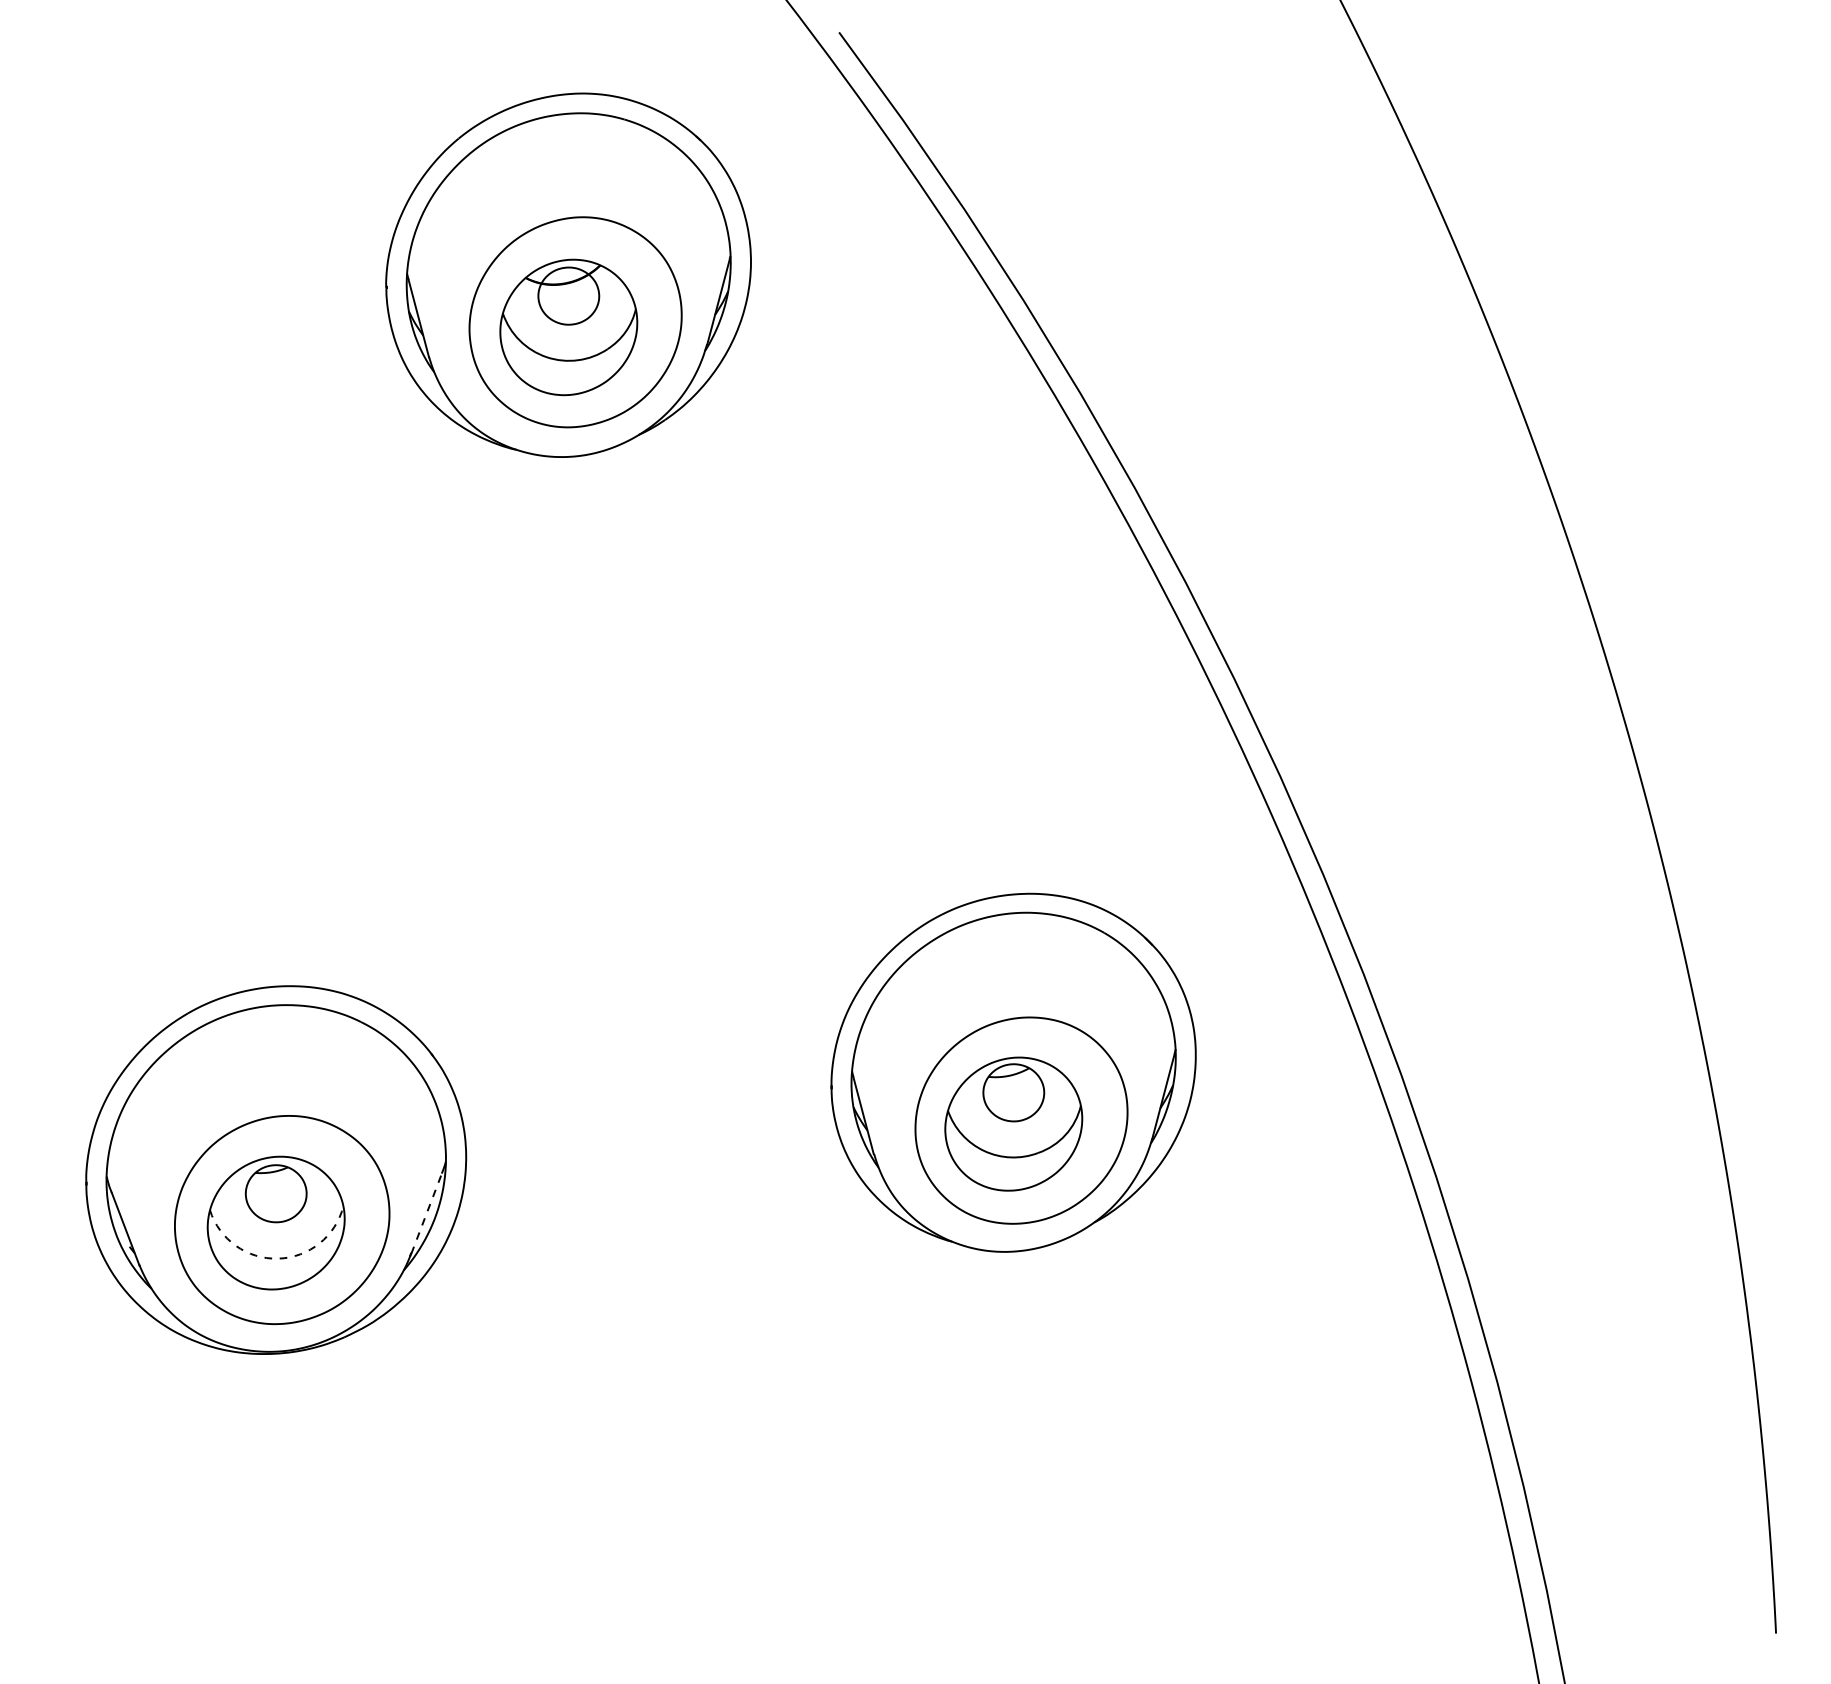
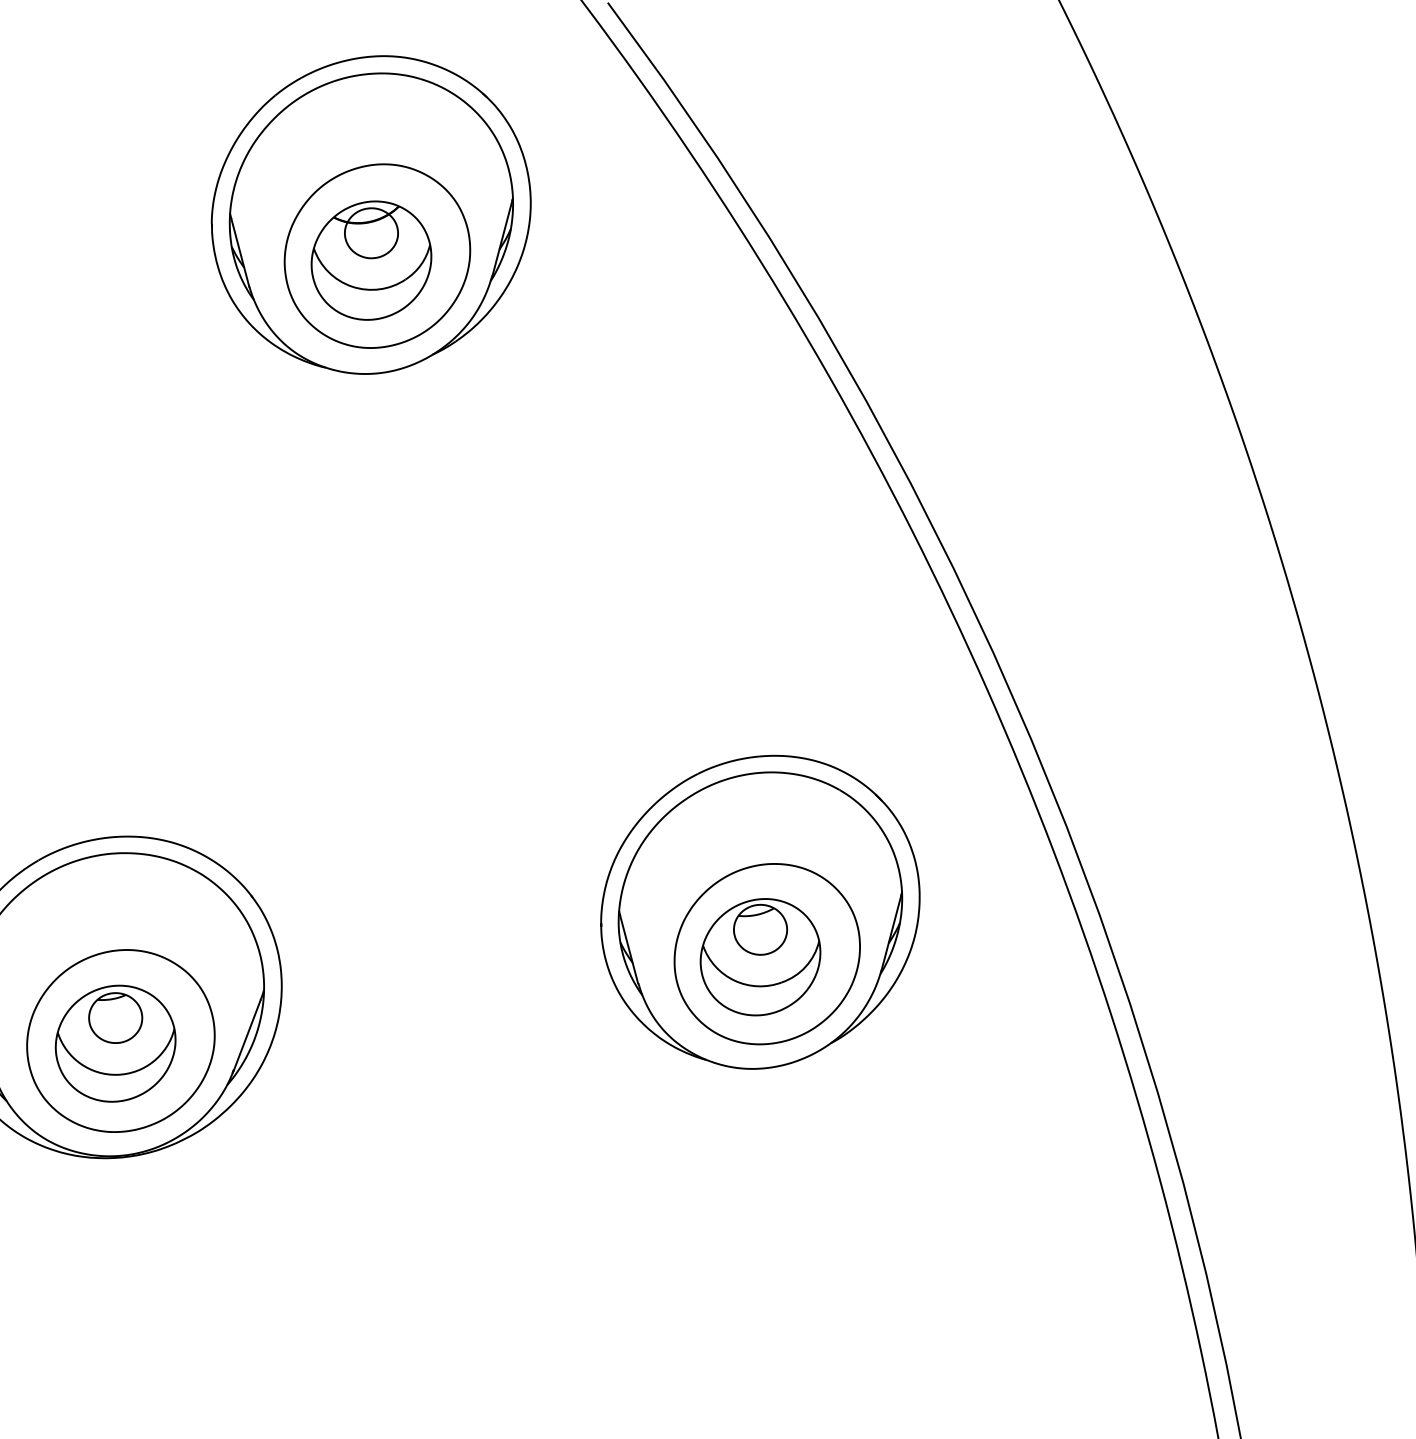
line: (426, 1213) -> (247, 1035), dashed -> solid
arc: (278, 1258) -> (117, 1074), dashed -> solid

